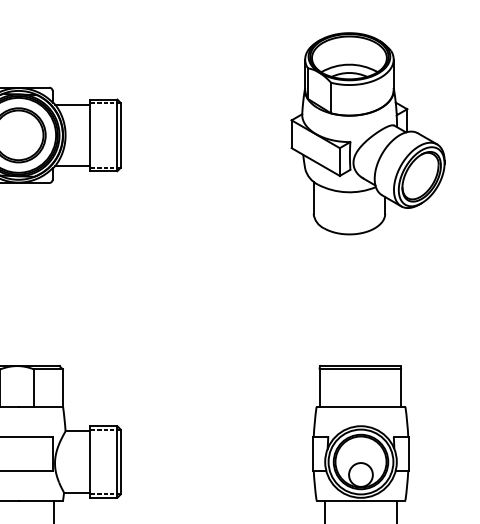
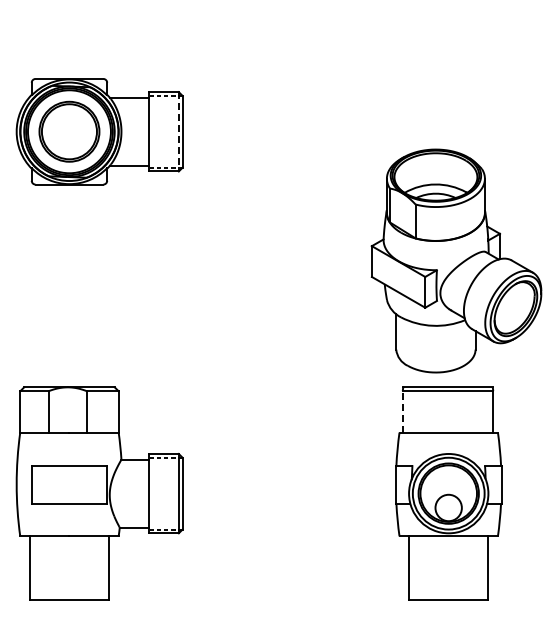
part: (368, 133) -> (456, 260), moved
line: (117, 135) -> (178, 131), solid -> dashed
line: (319, 387) -> (402, 411), solid -> dashed

